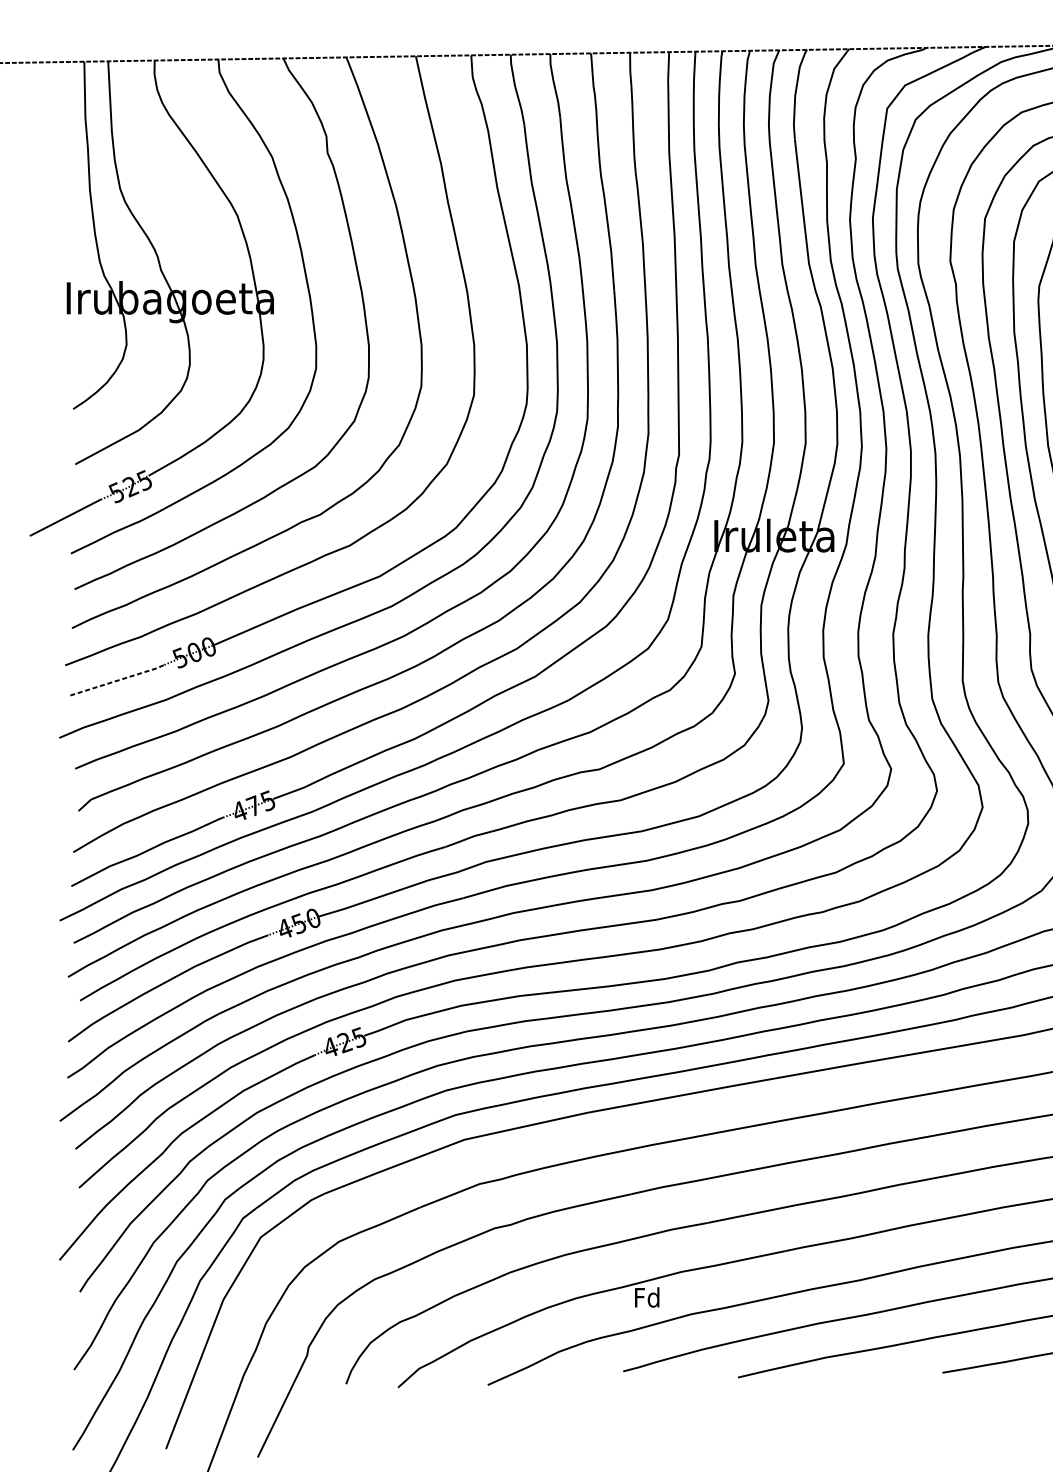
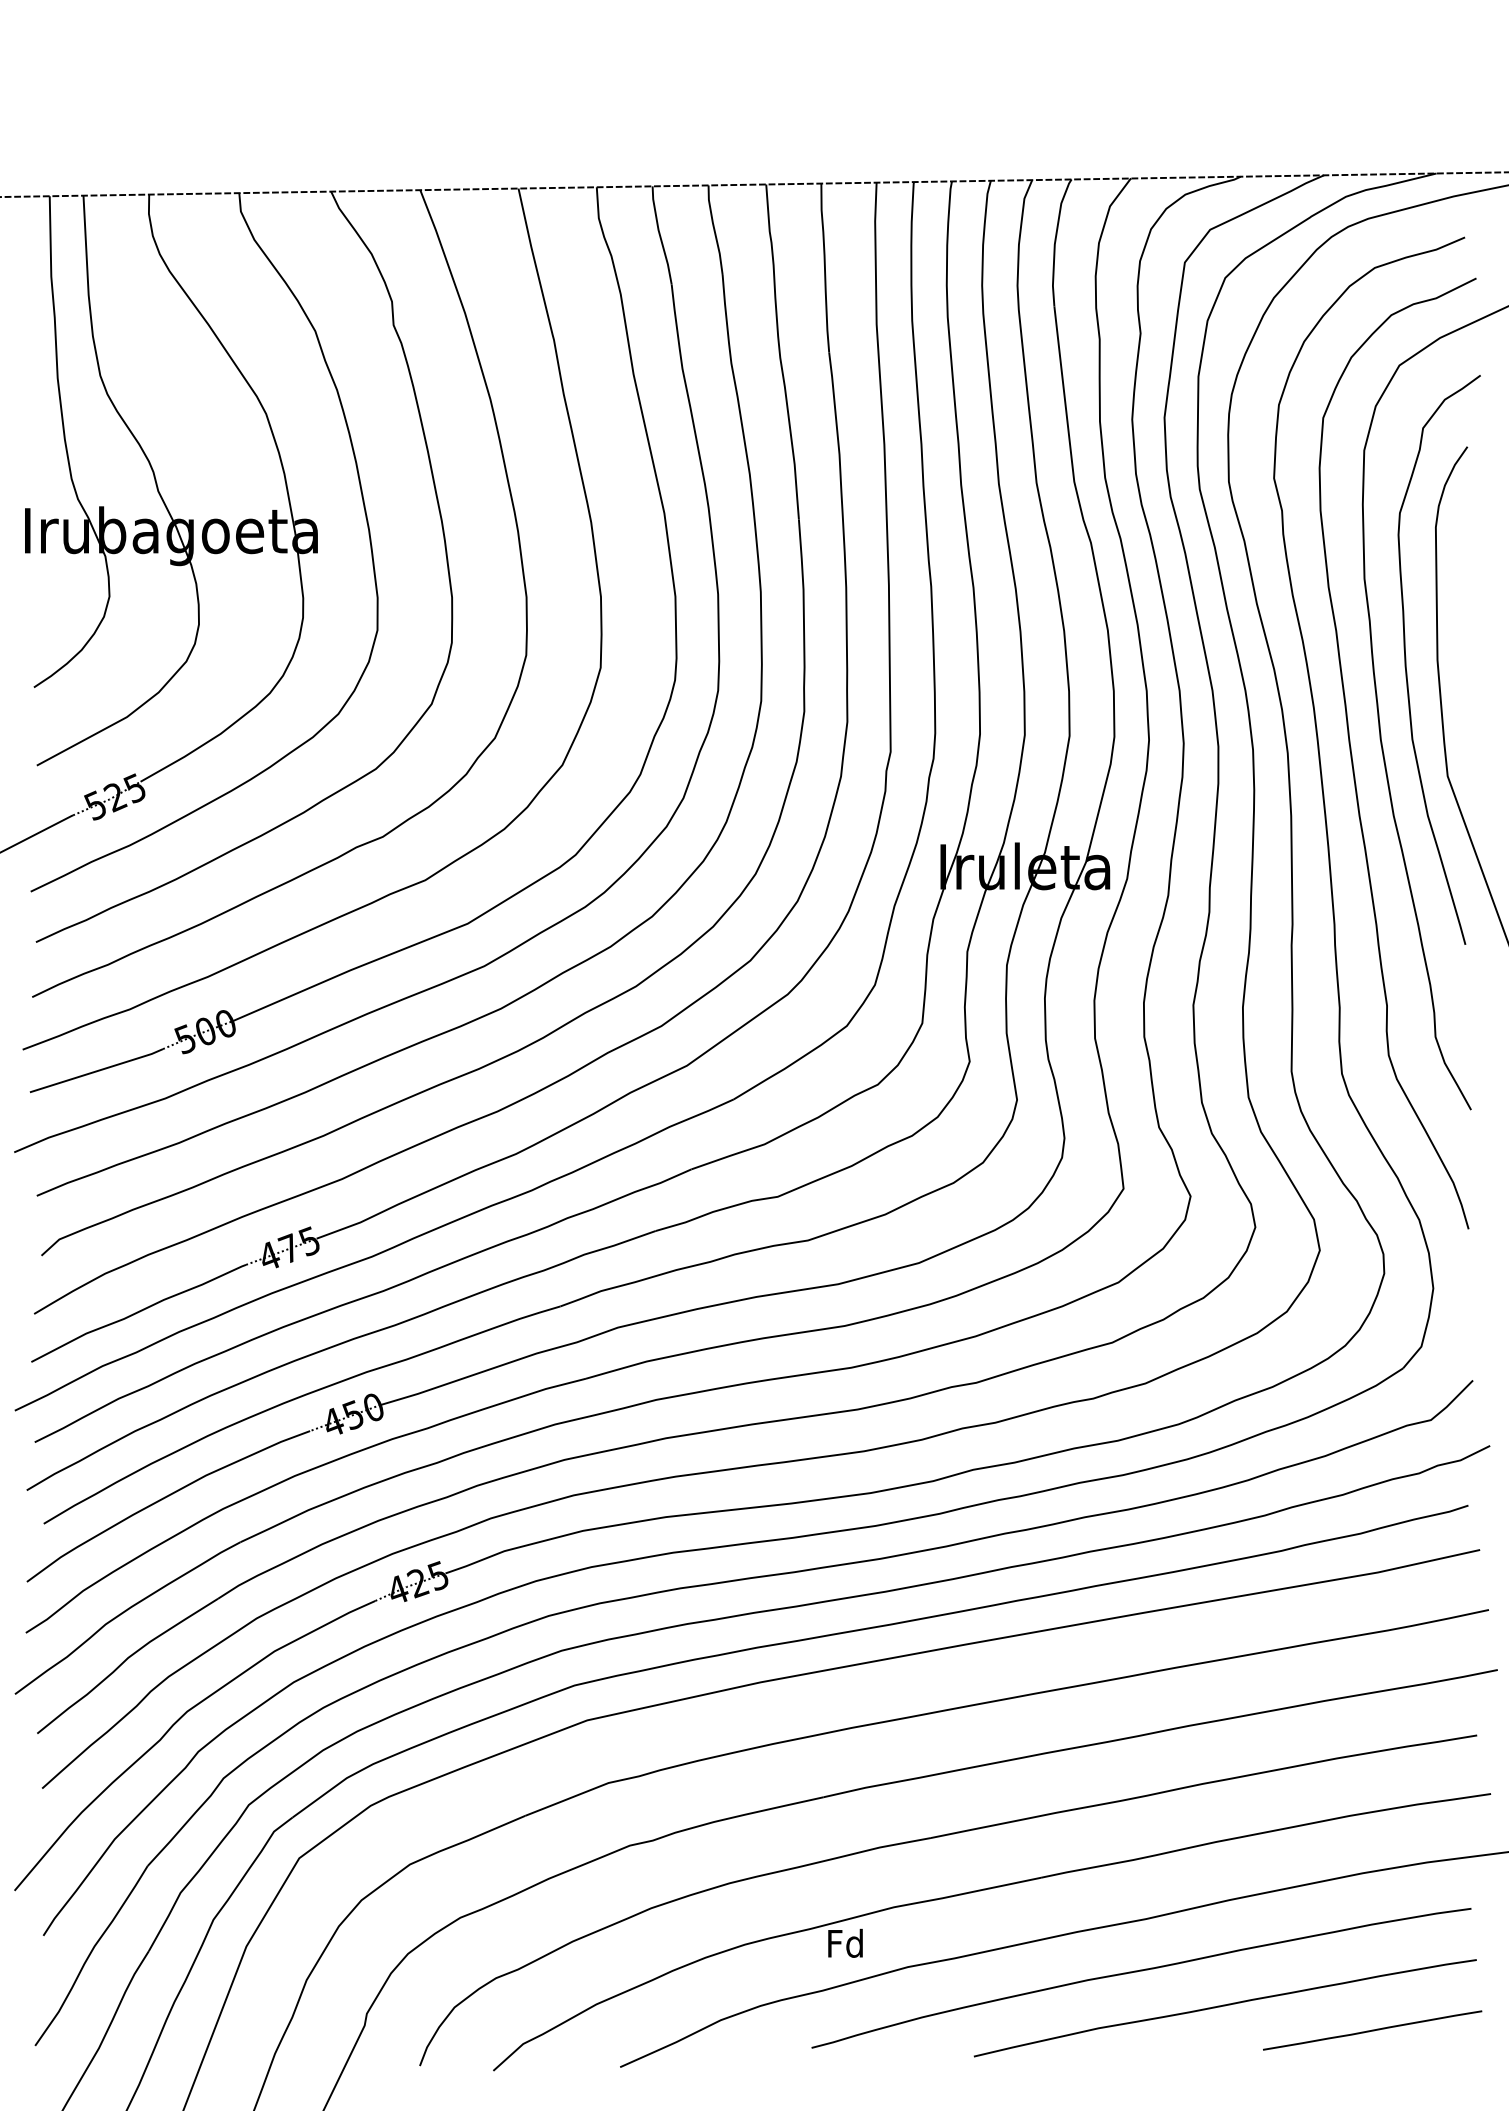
line: (118, 680) -> (97, 1071), dashed -> solid

